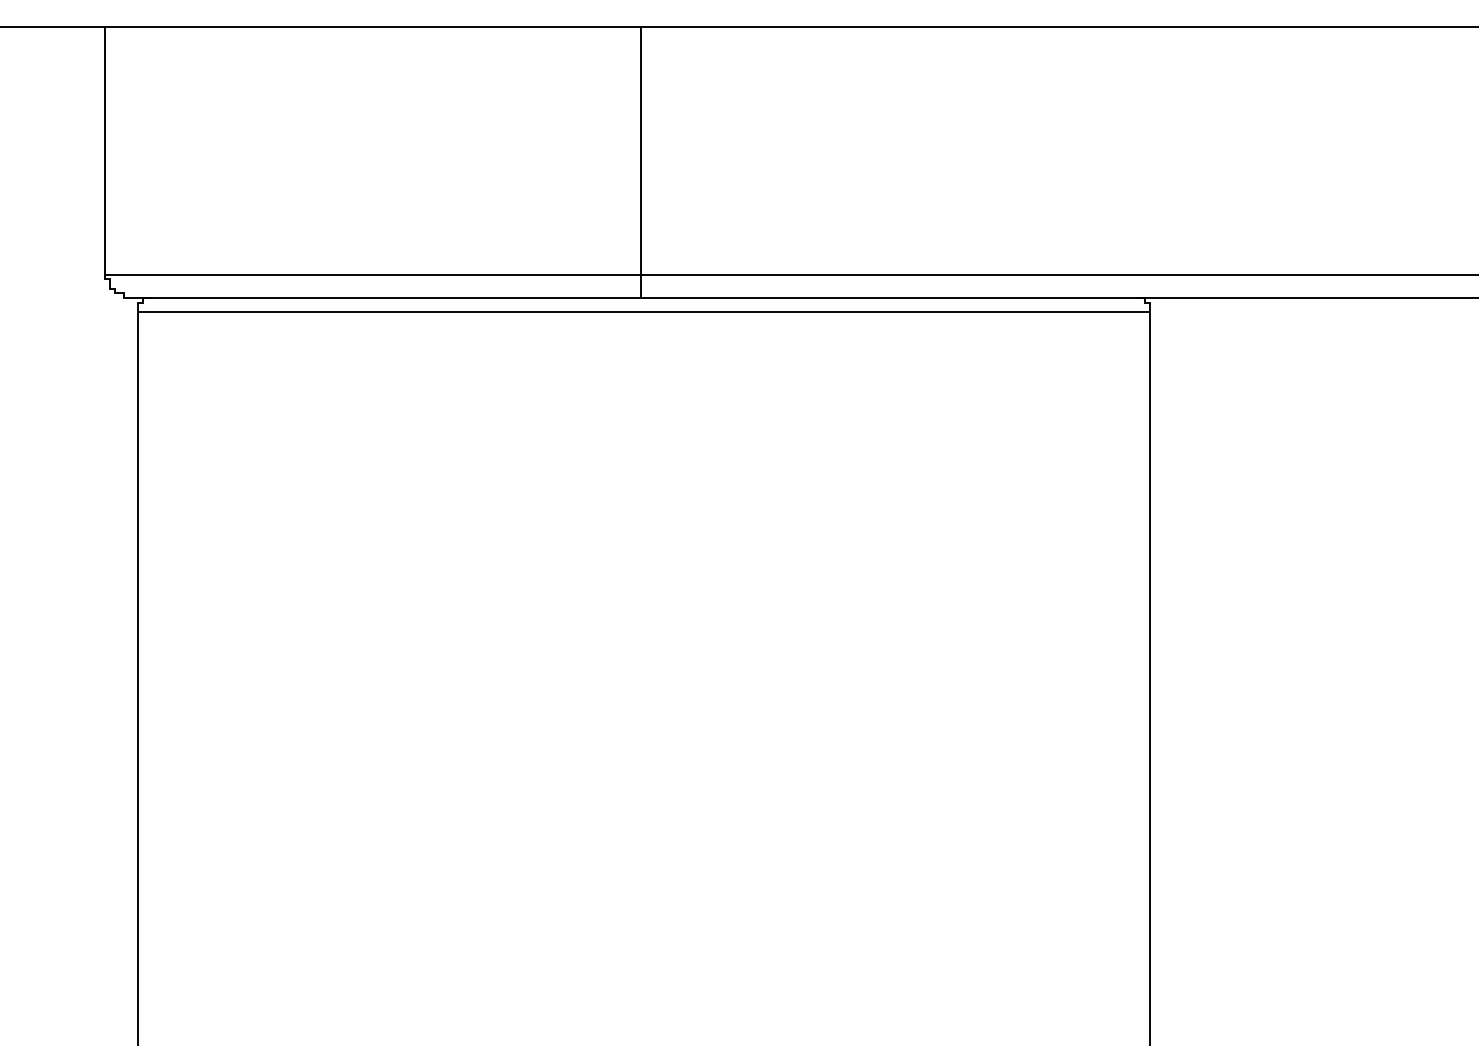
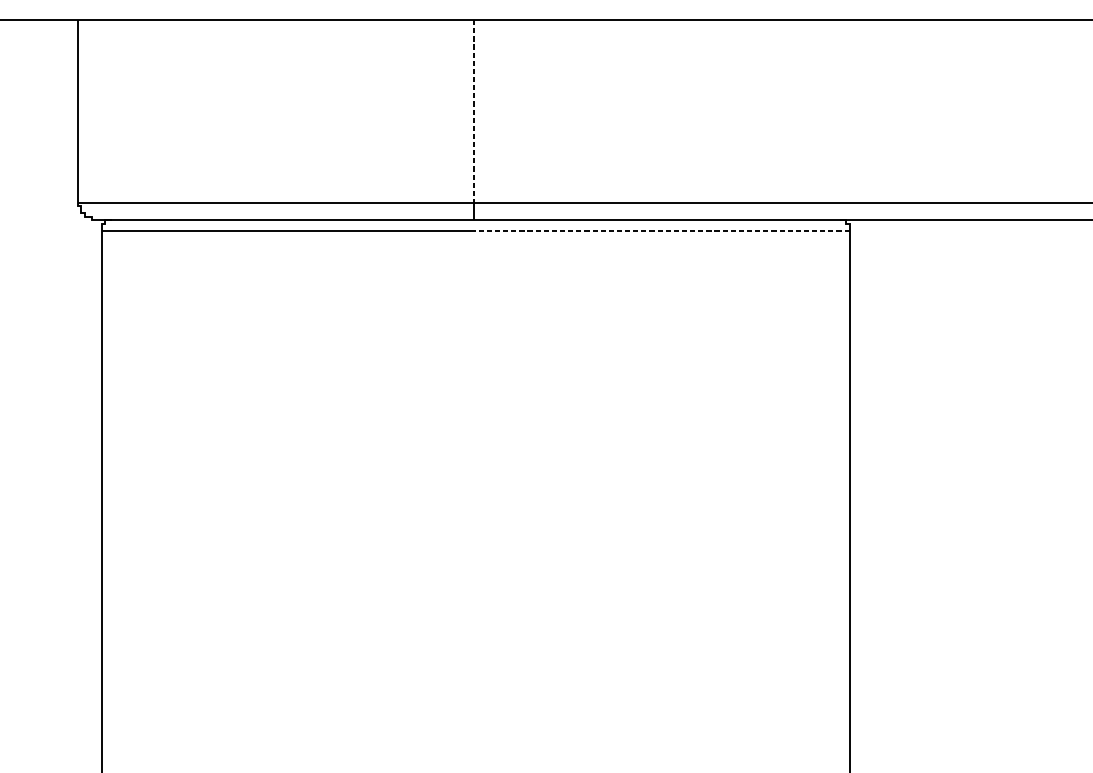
line: (641, 150) -> (474, 111), solid -> dashed
line: (894, 311) -> (661, 230), solid -> dashed

